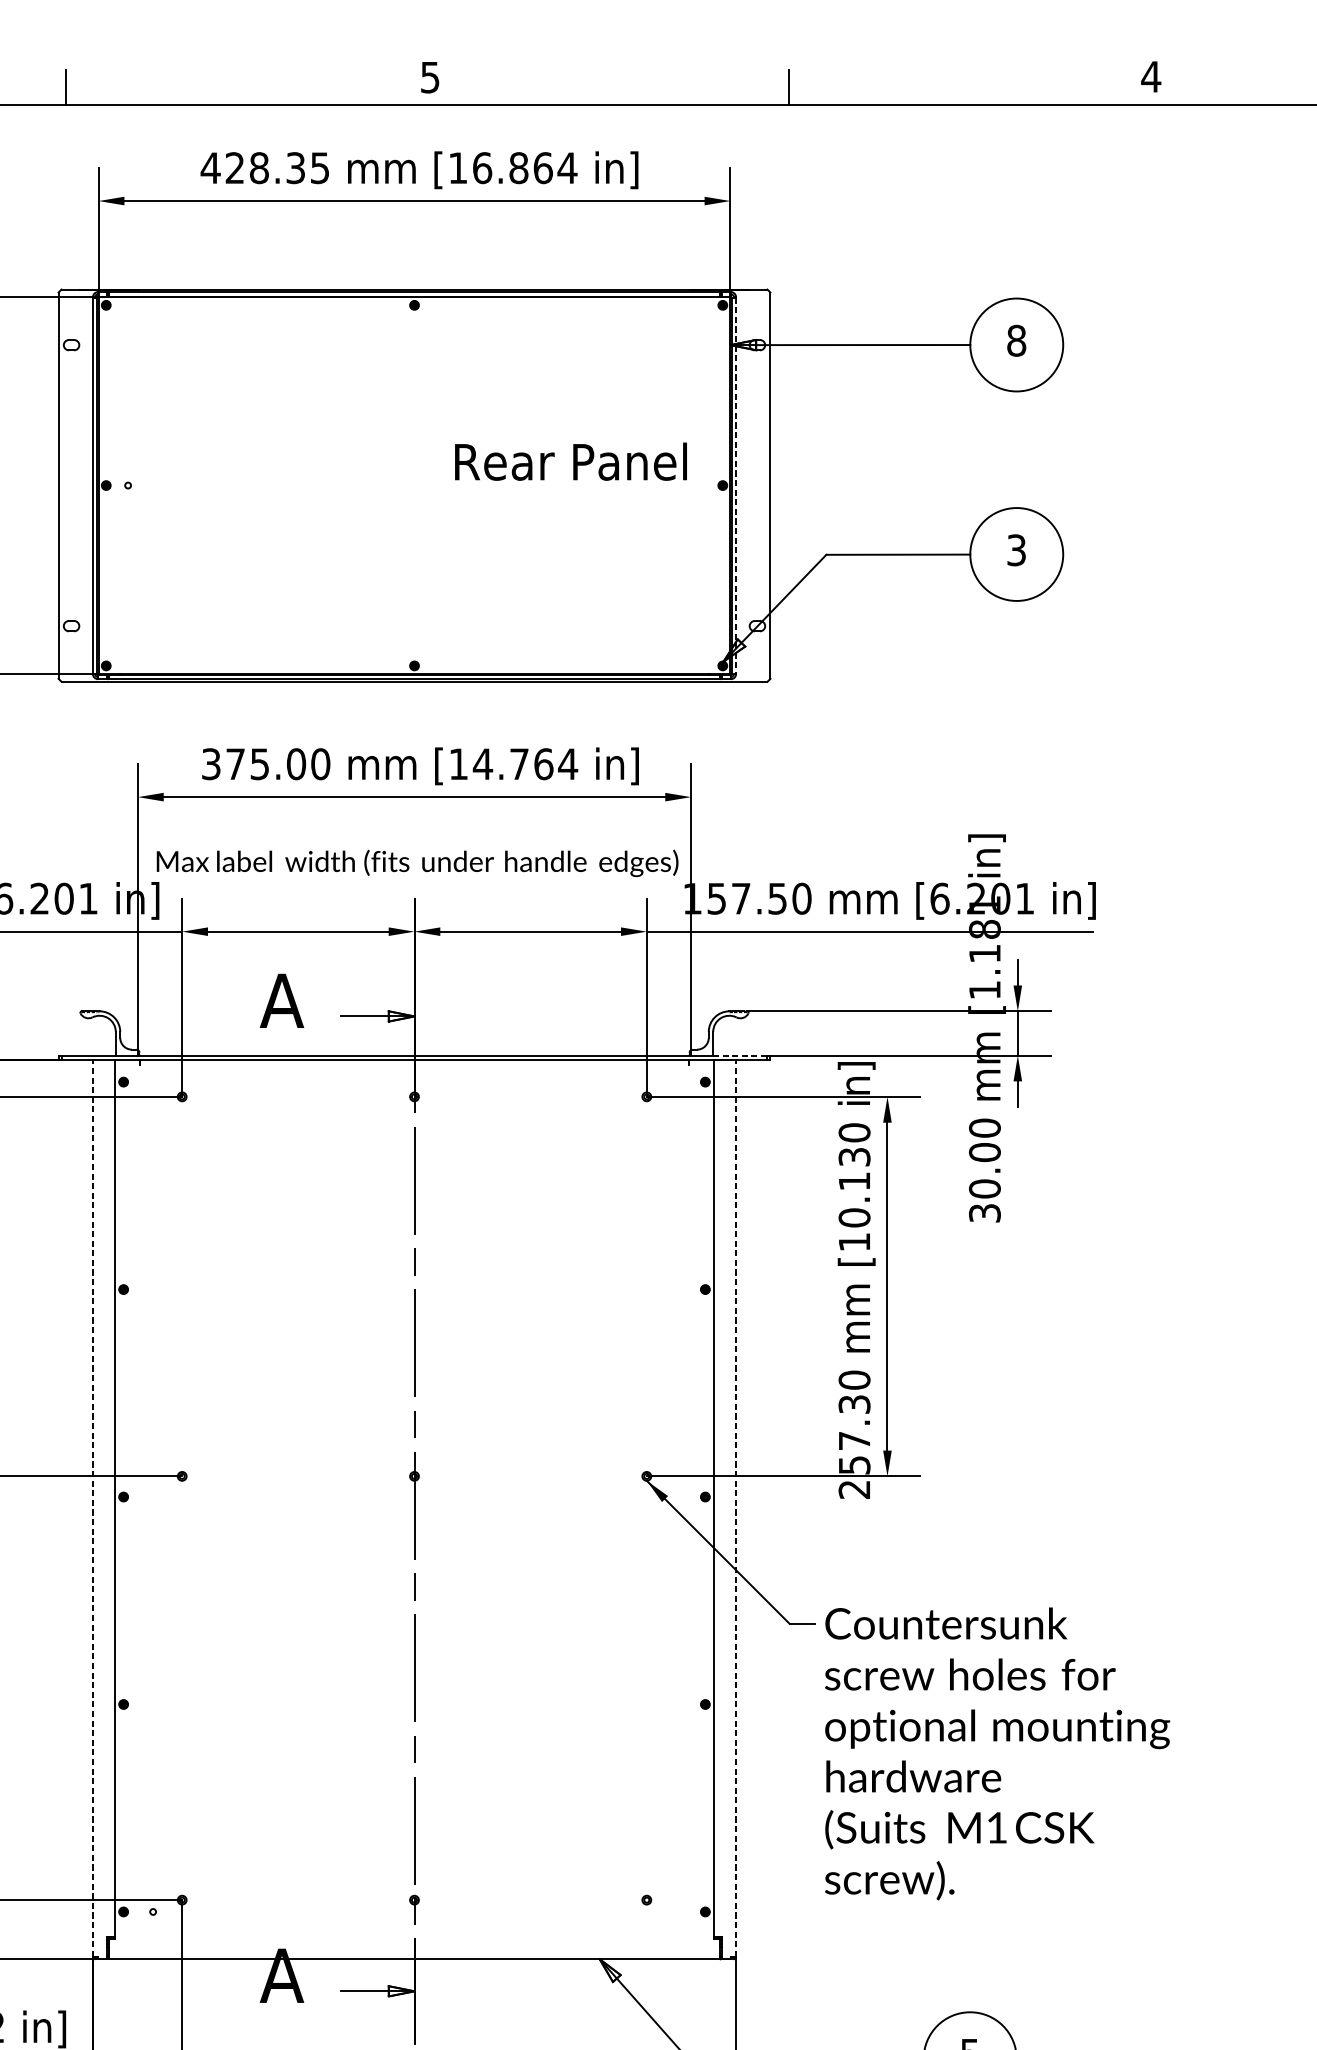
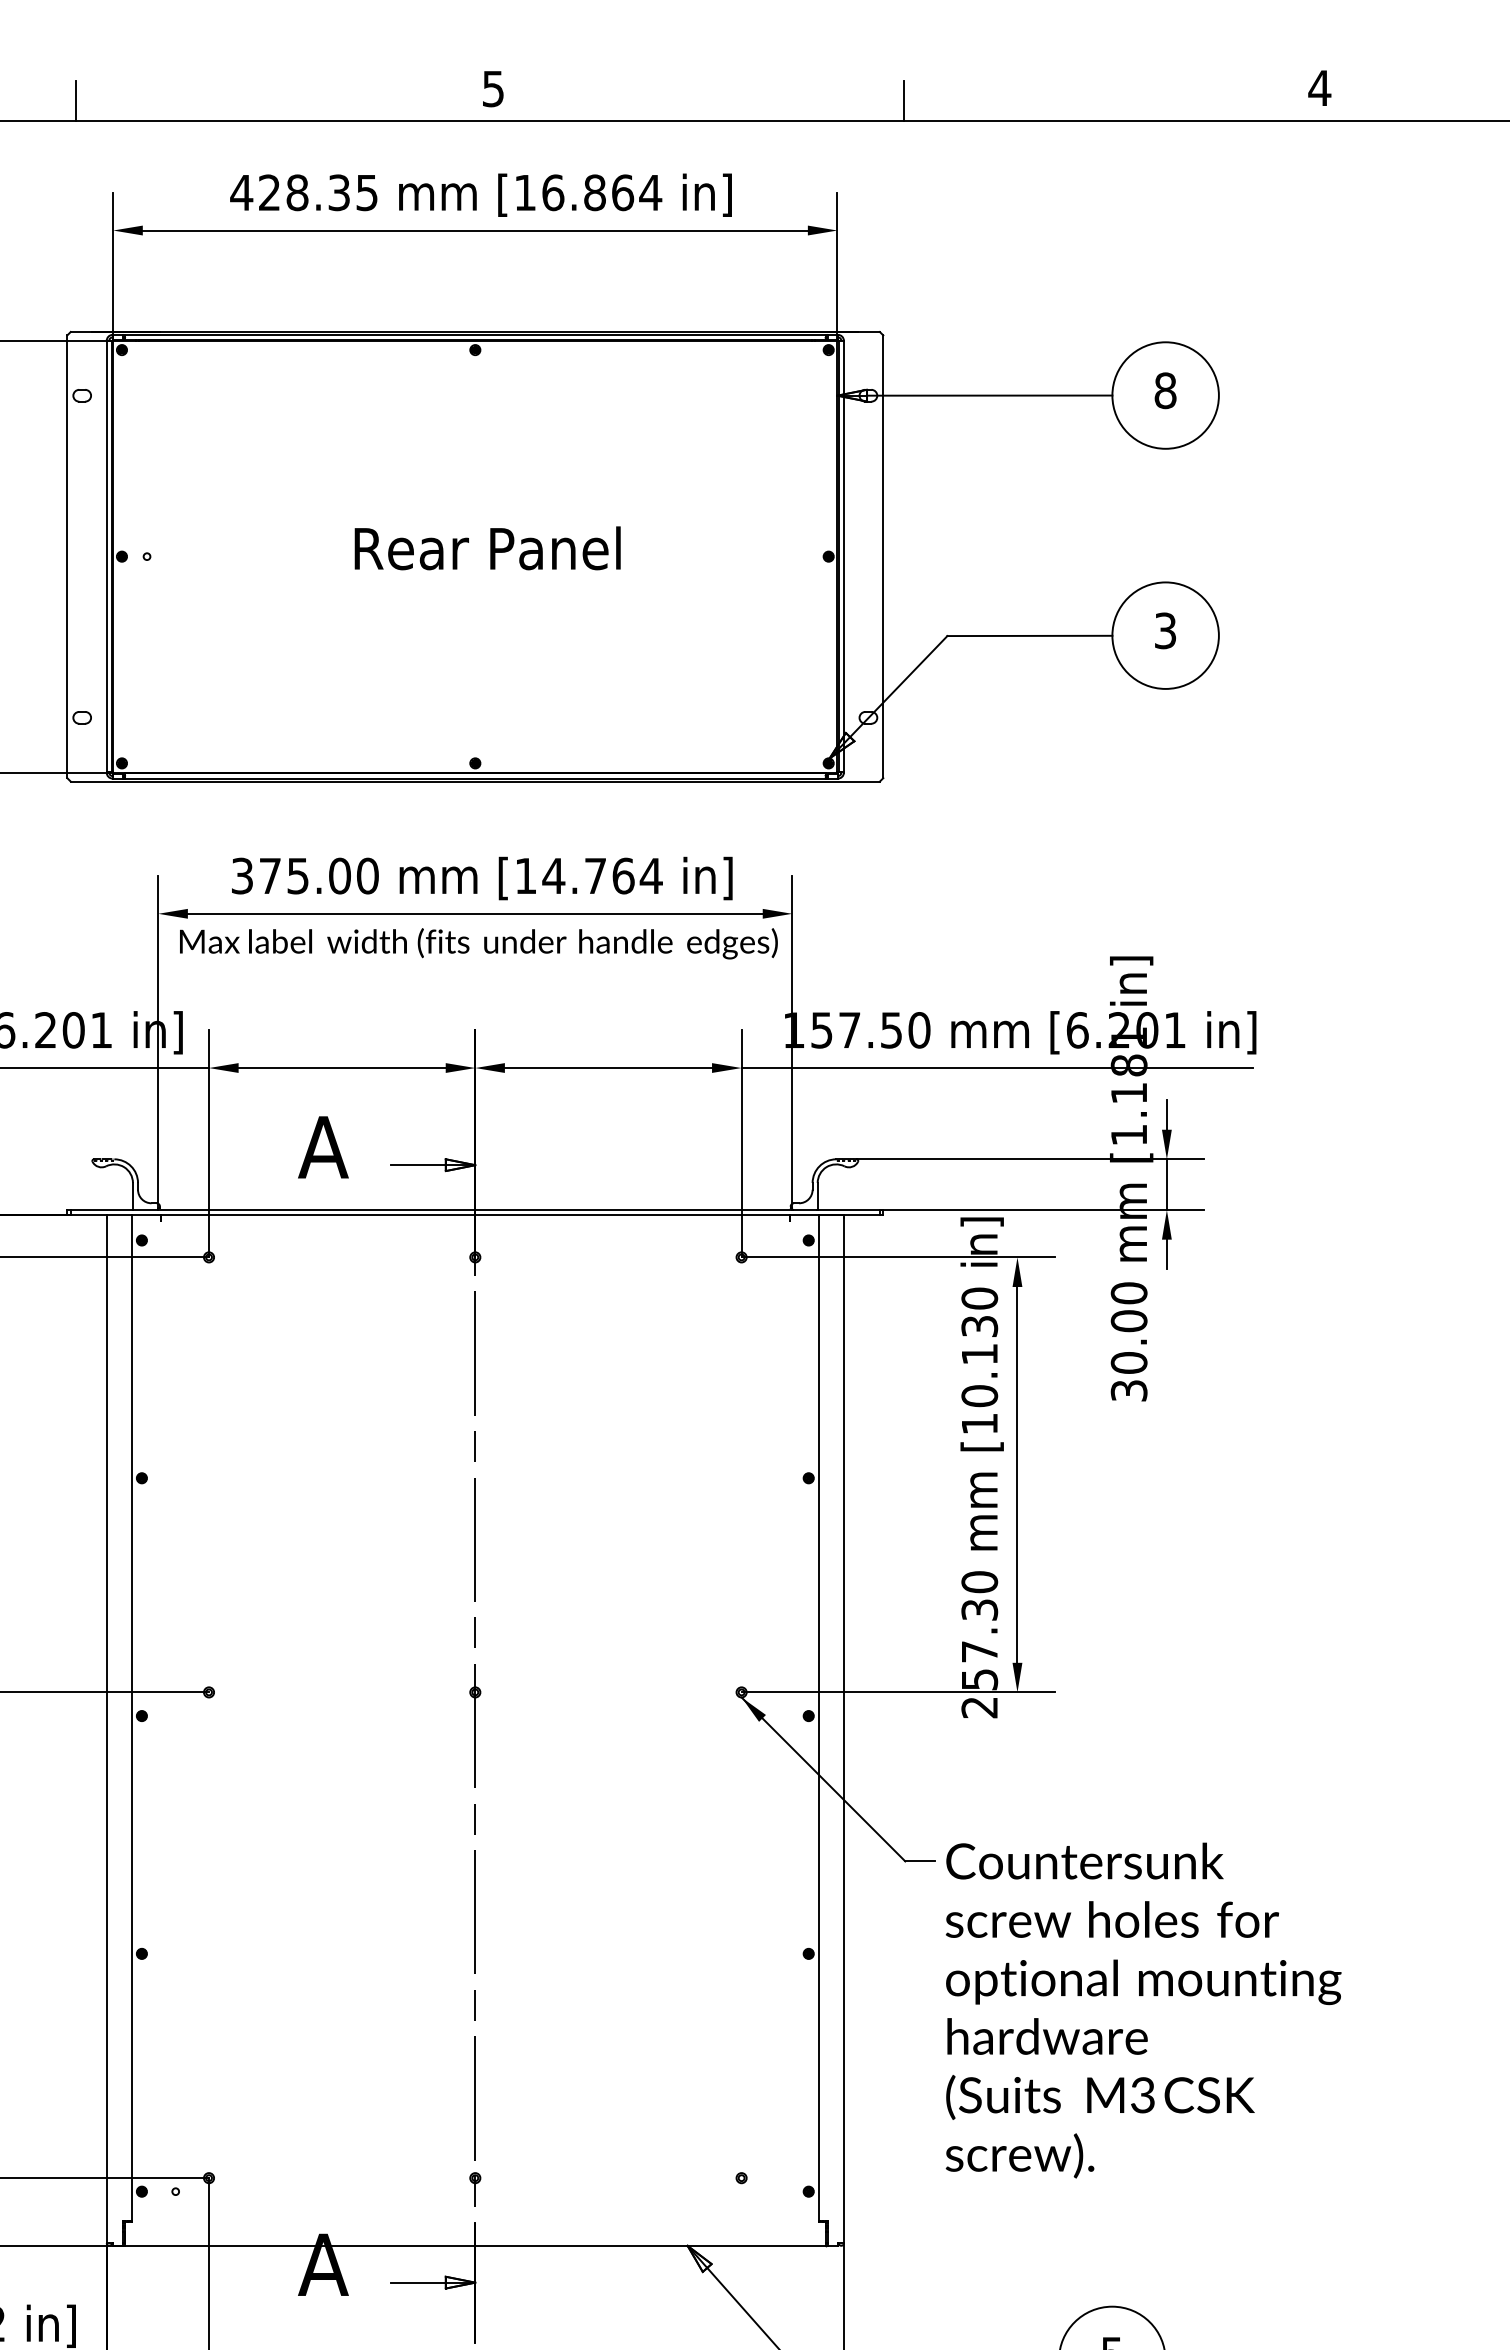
text: (570, 461) -> (487, 548), moved
line: (735, 486) -> (843, 557), dashed -> solid
text: (417, 863) -> (478, 943), moved
line: (740, 1055) -> (849, 1210), dashed -> solid
line: (92, 1509) -> (106, 1730), dashed -> solid
line: (735, 1509) -> (843, 1730), dashed -> solid
text: (996, 1828) -> (1142, 2095), M1 -> M3

